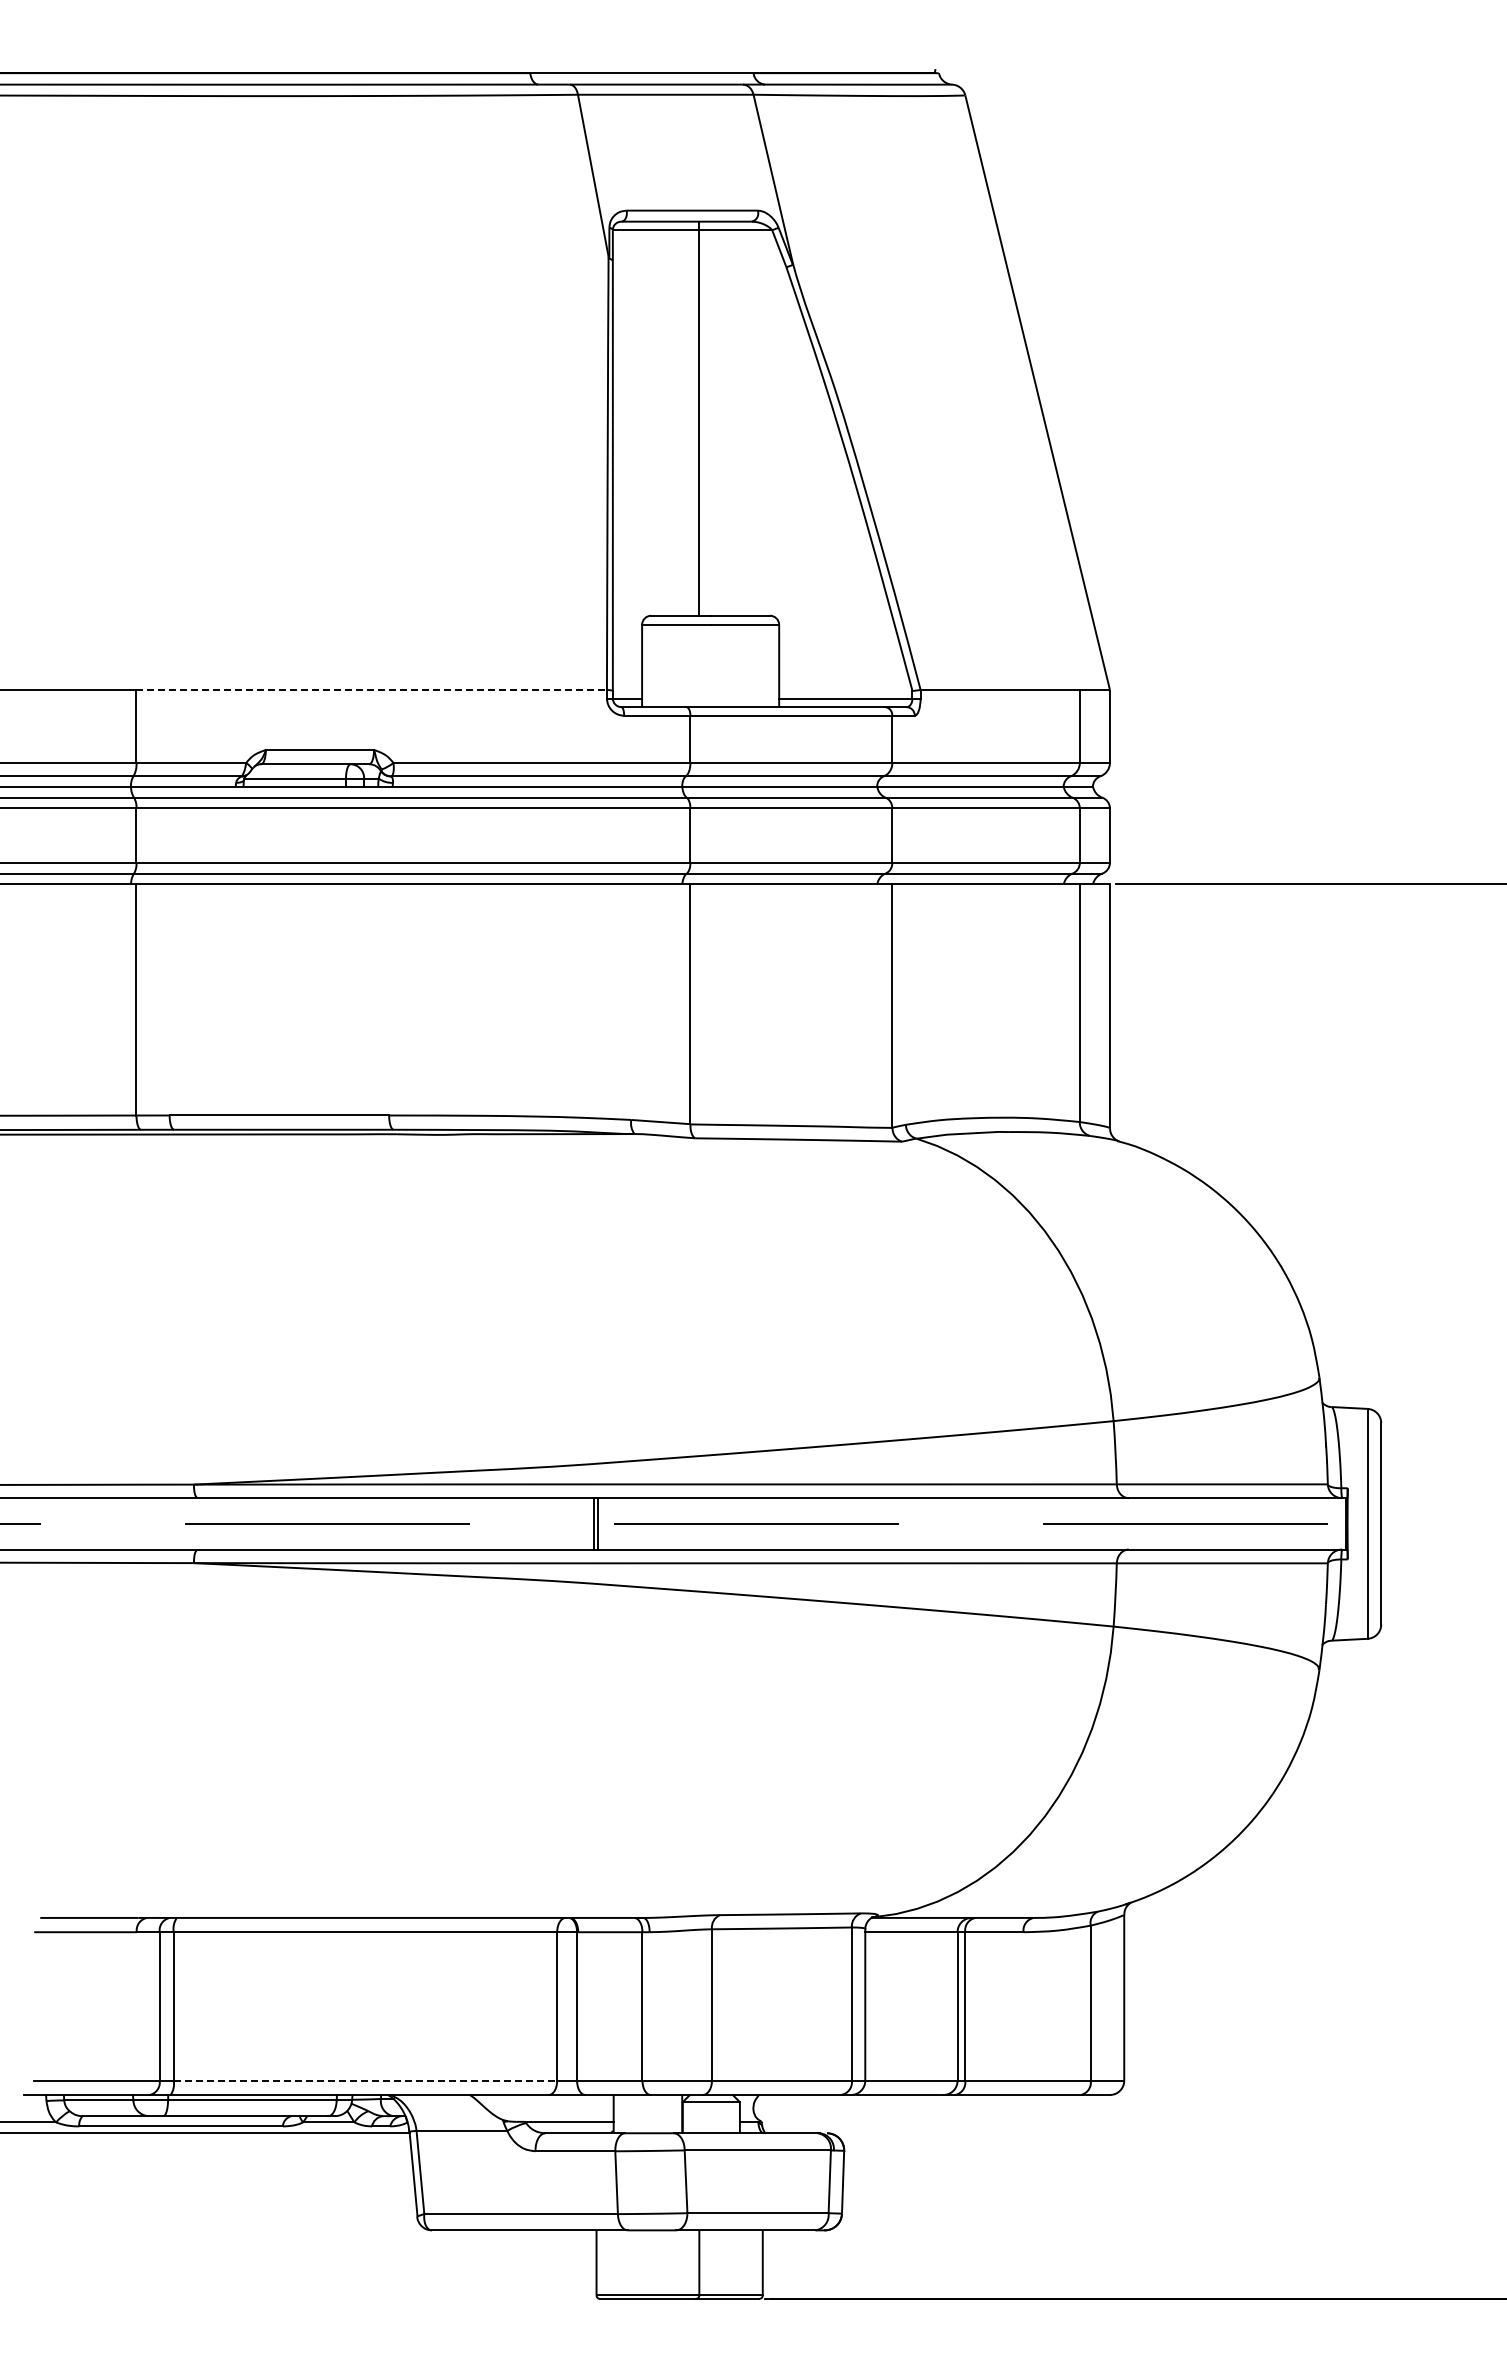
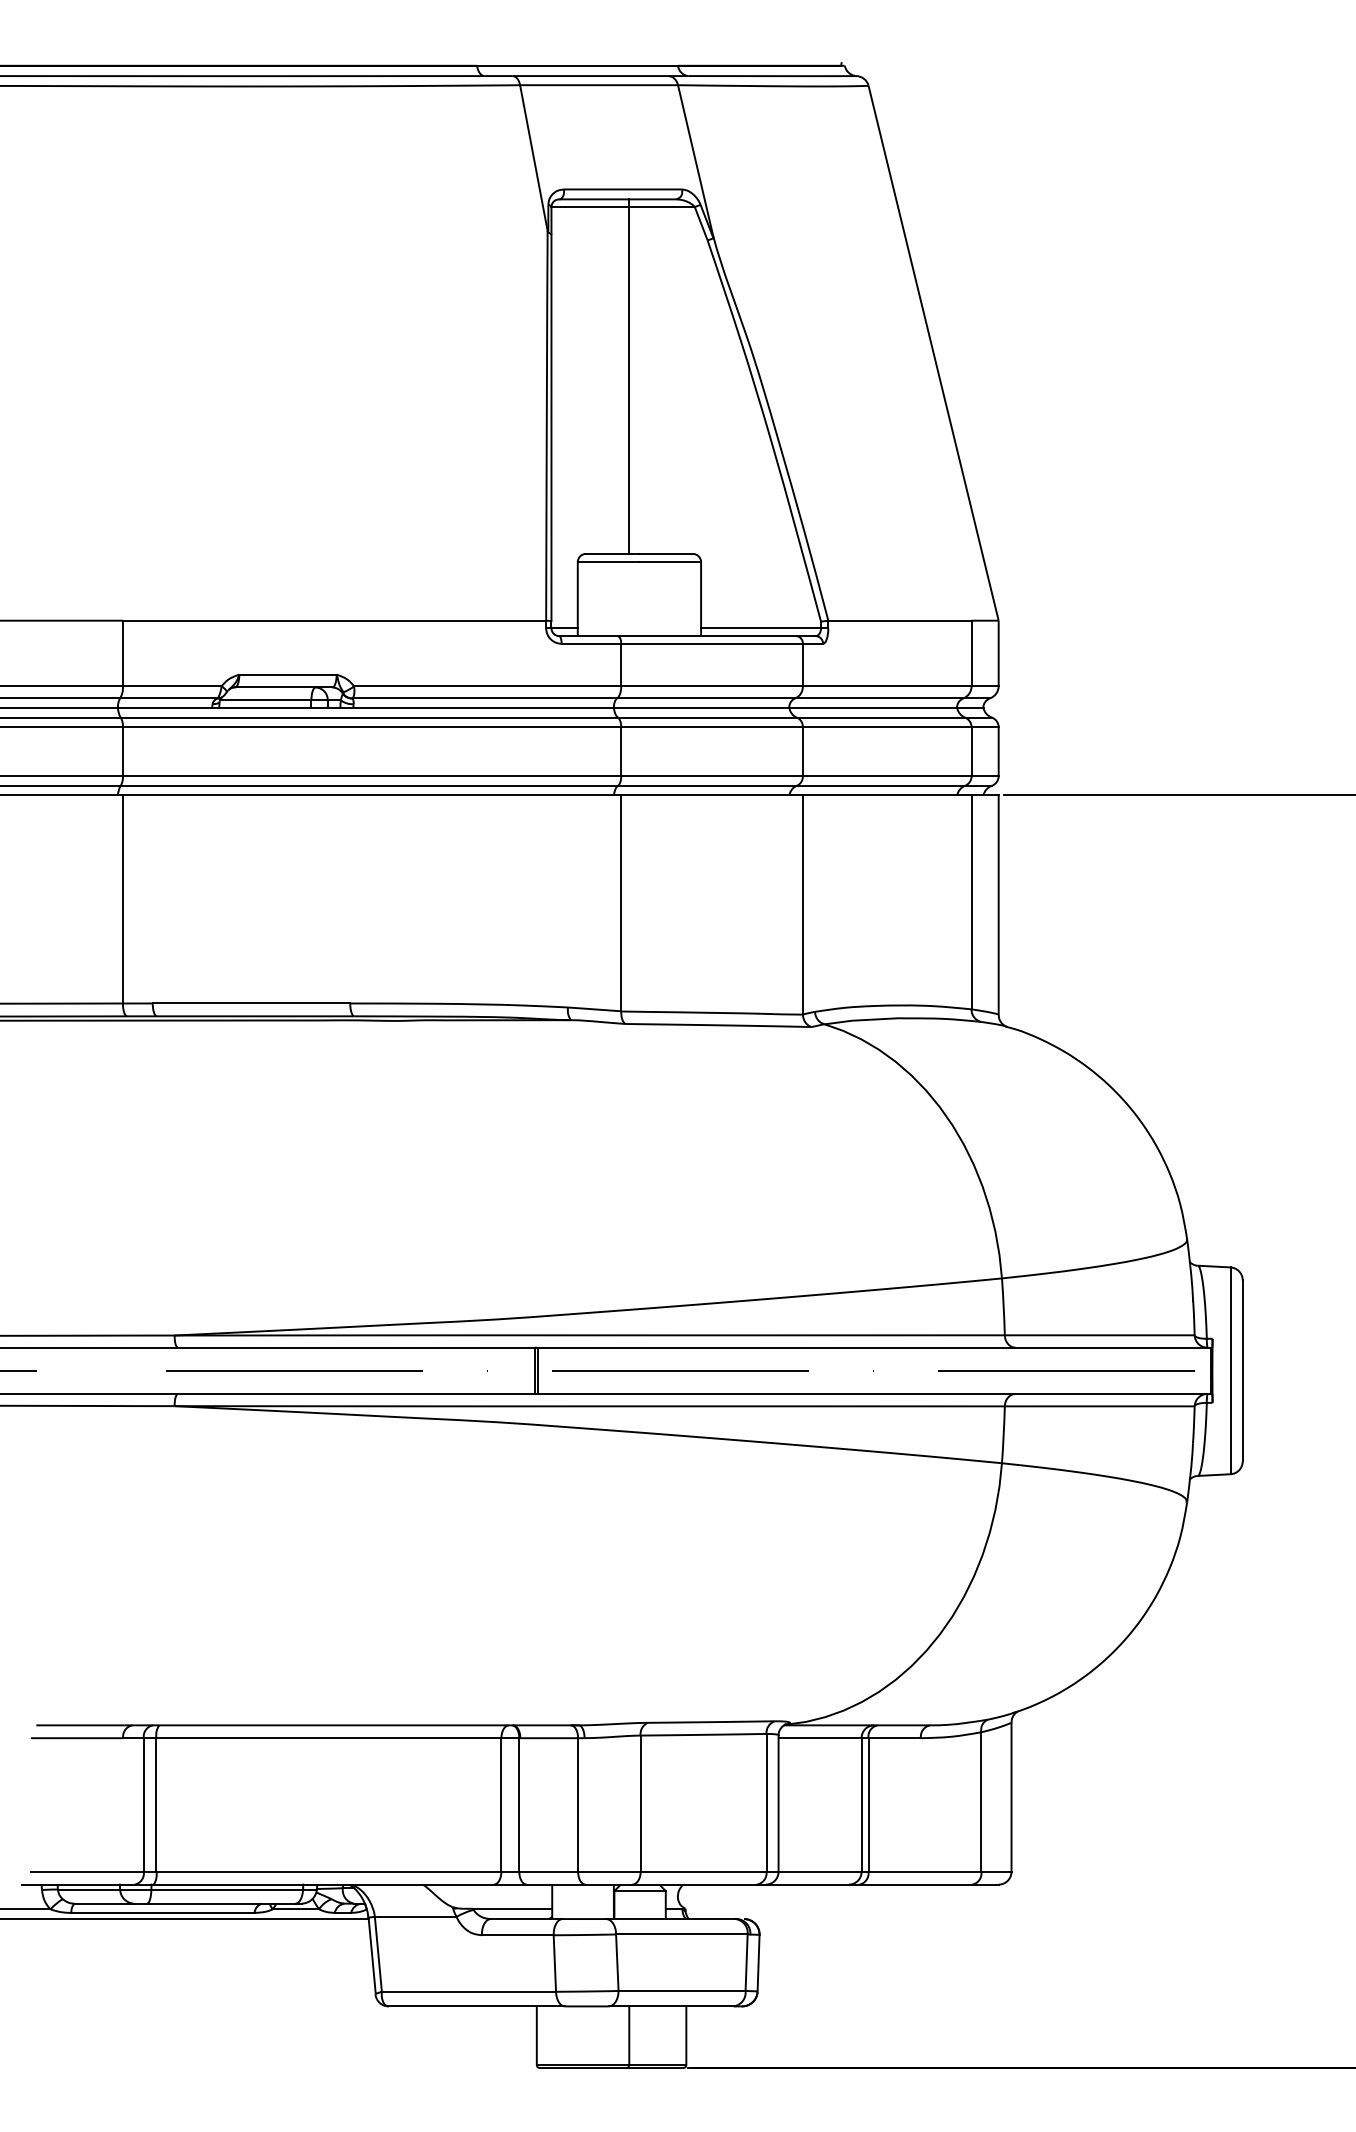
line: (372, 690) -> (335, 621), dashed -> solid
line: (365, 2080) -> (328, 1871), dashed -> solid

